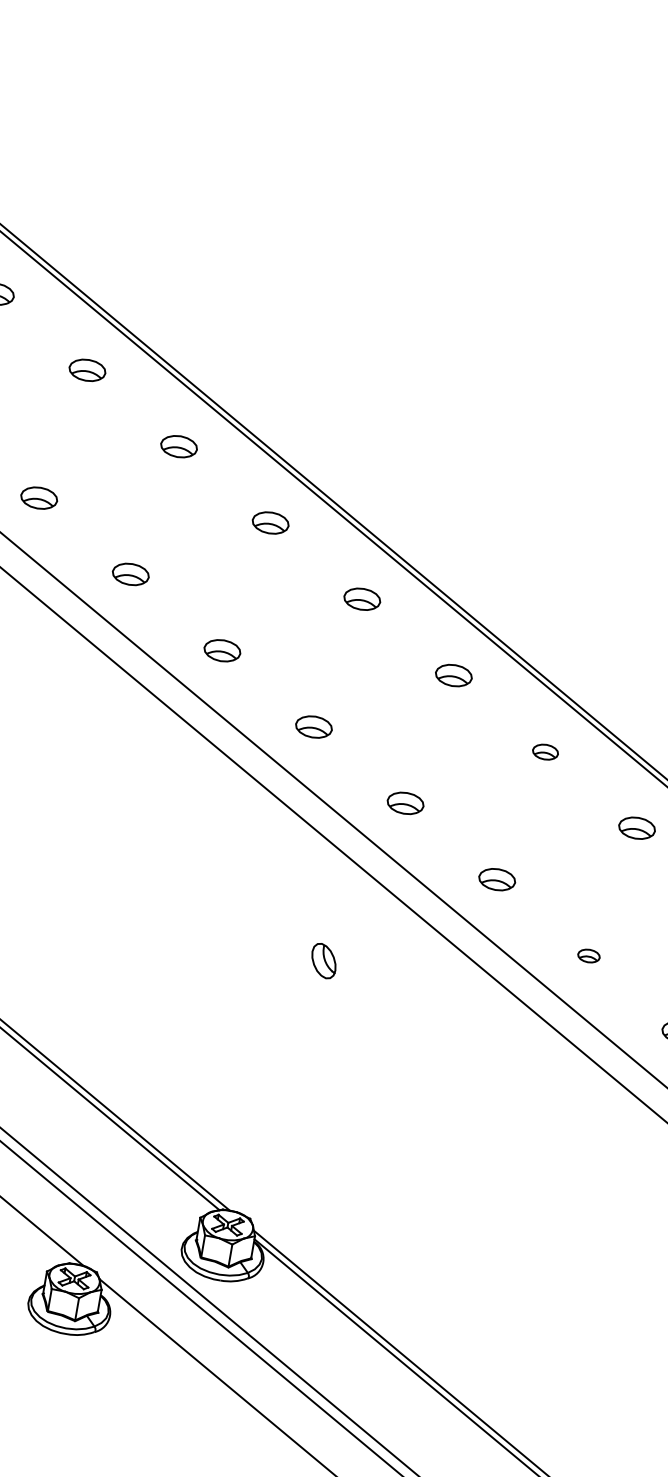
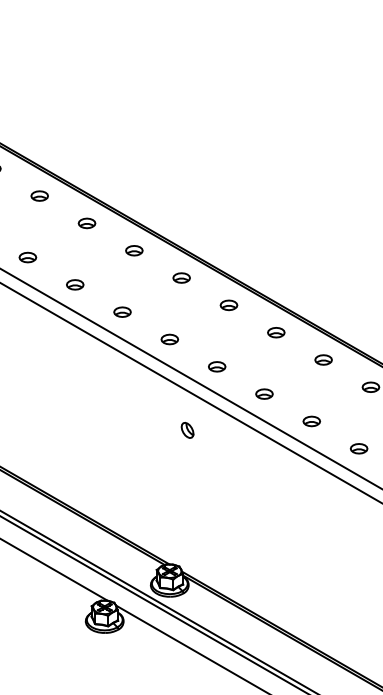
part: (545, 751) -> (276, 332), size x1.43
part: (588, 955) -> (311, 421), size x1.67
part: (323, 961) -> (187, 430), moved

